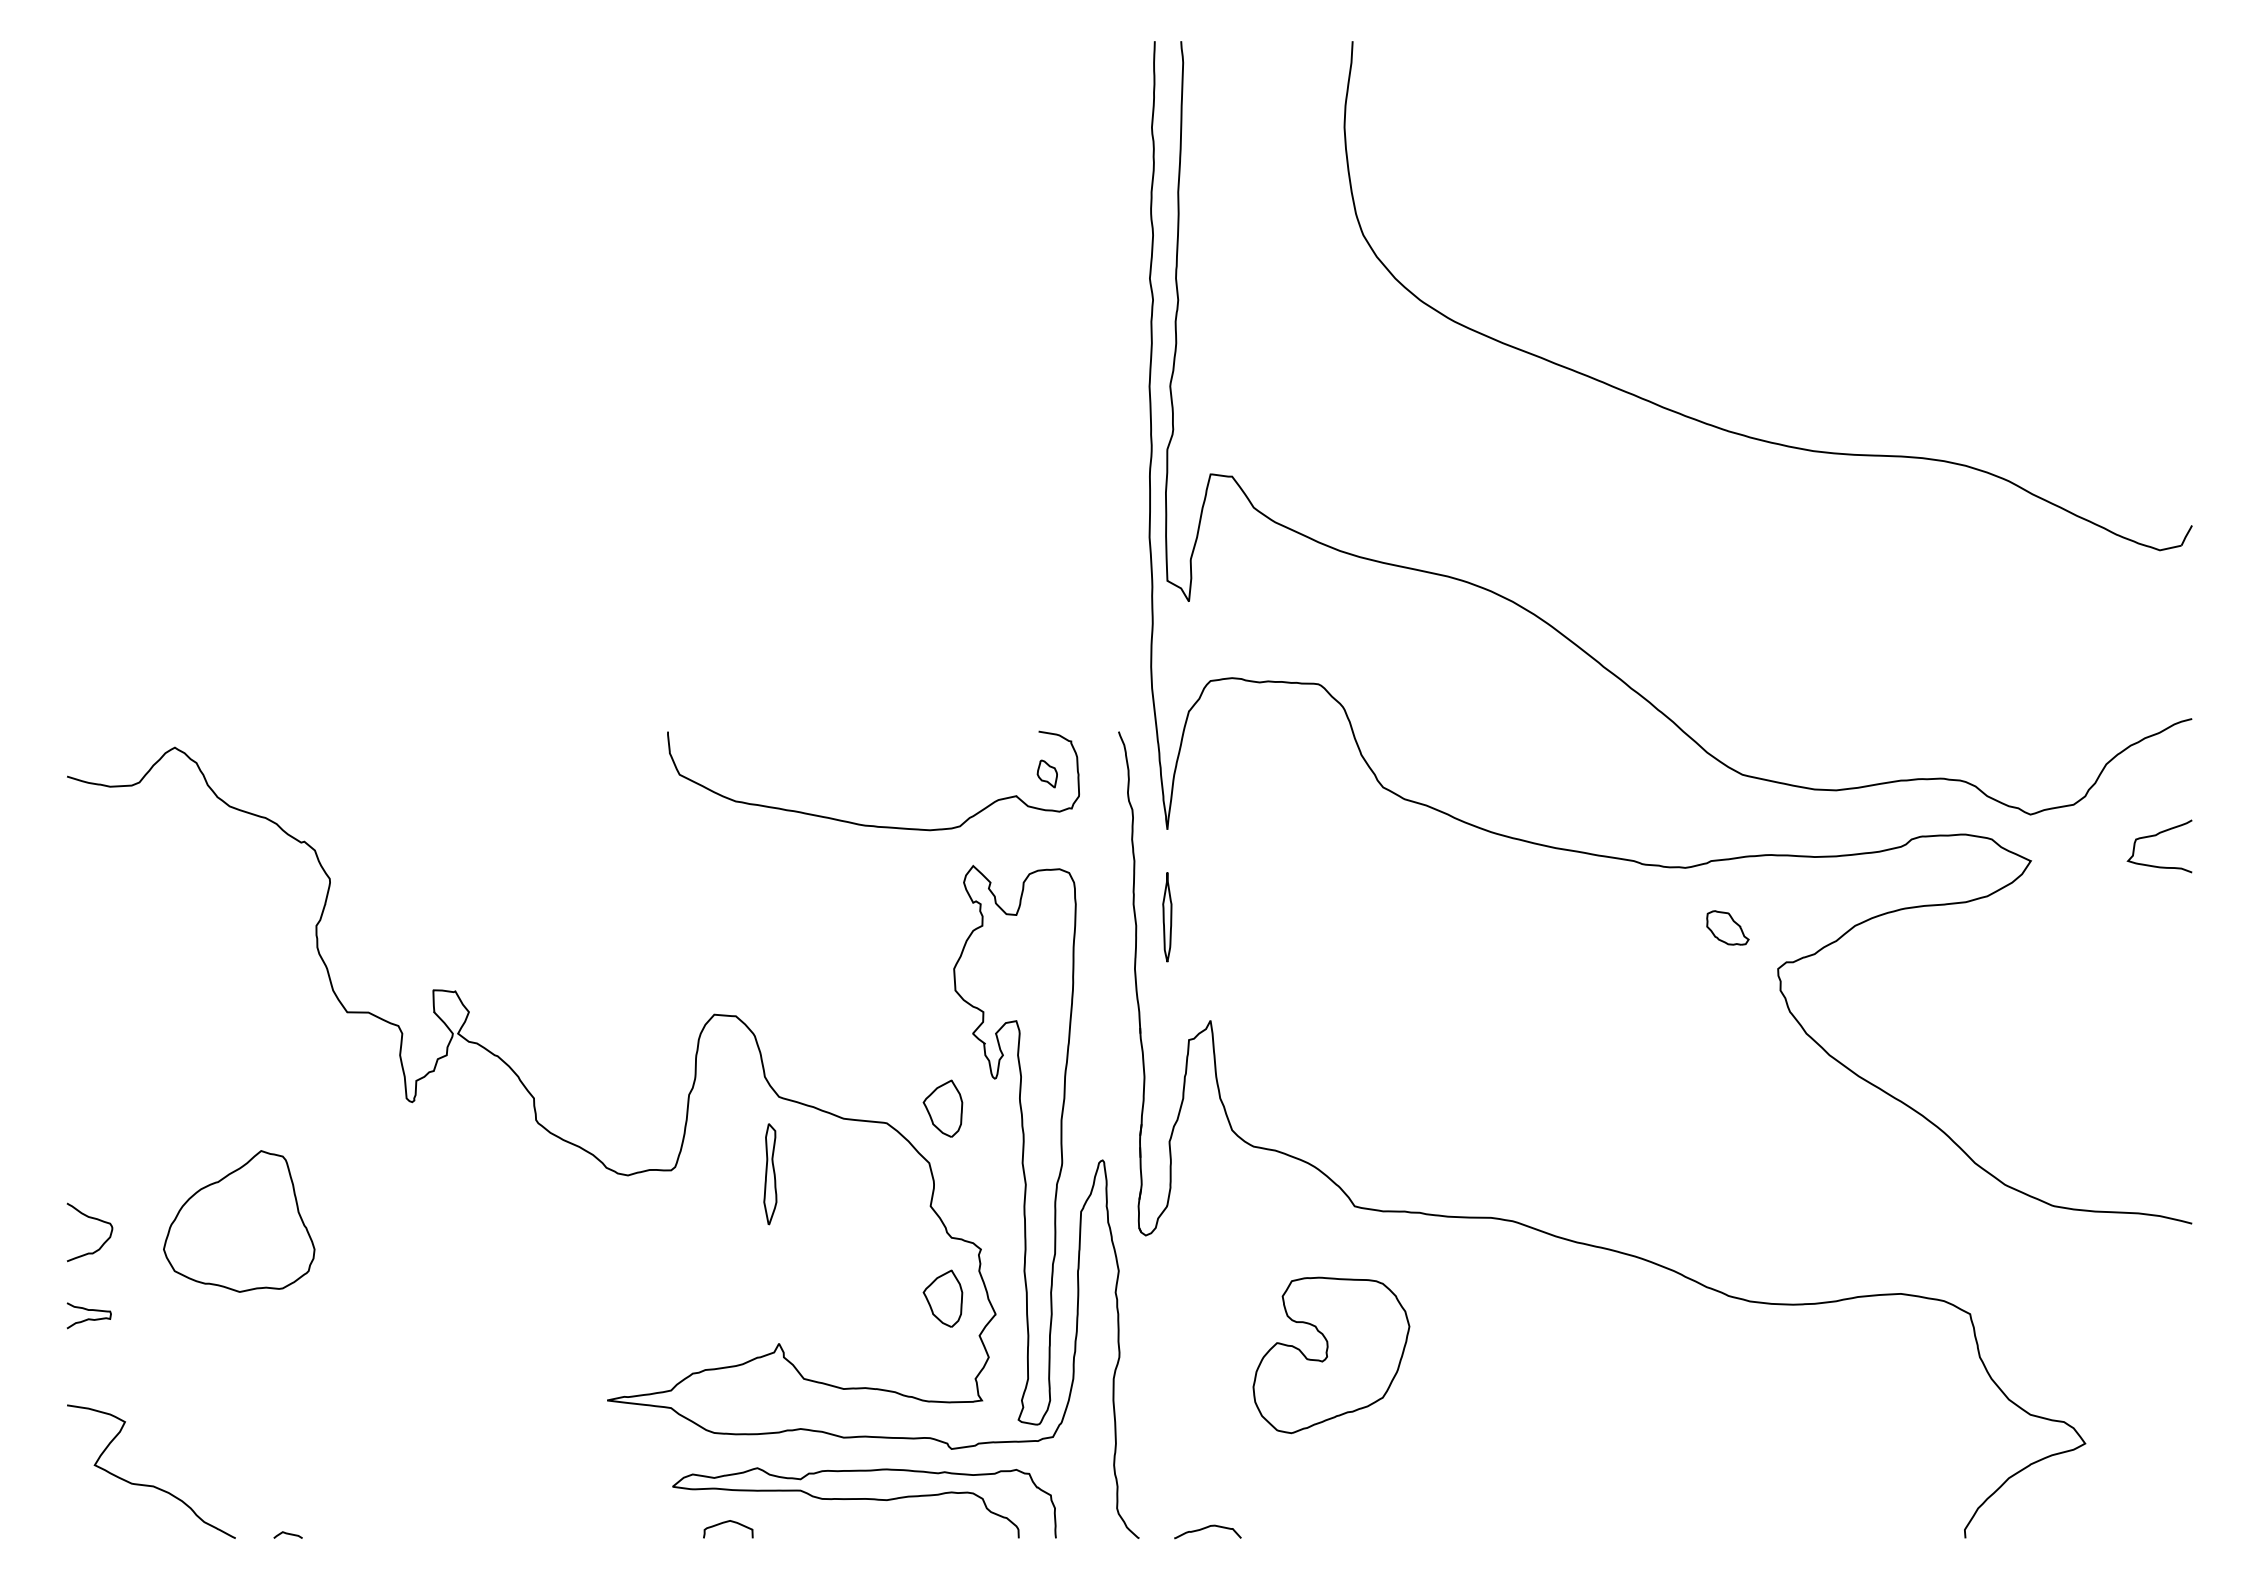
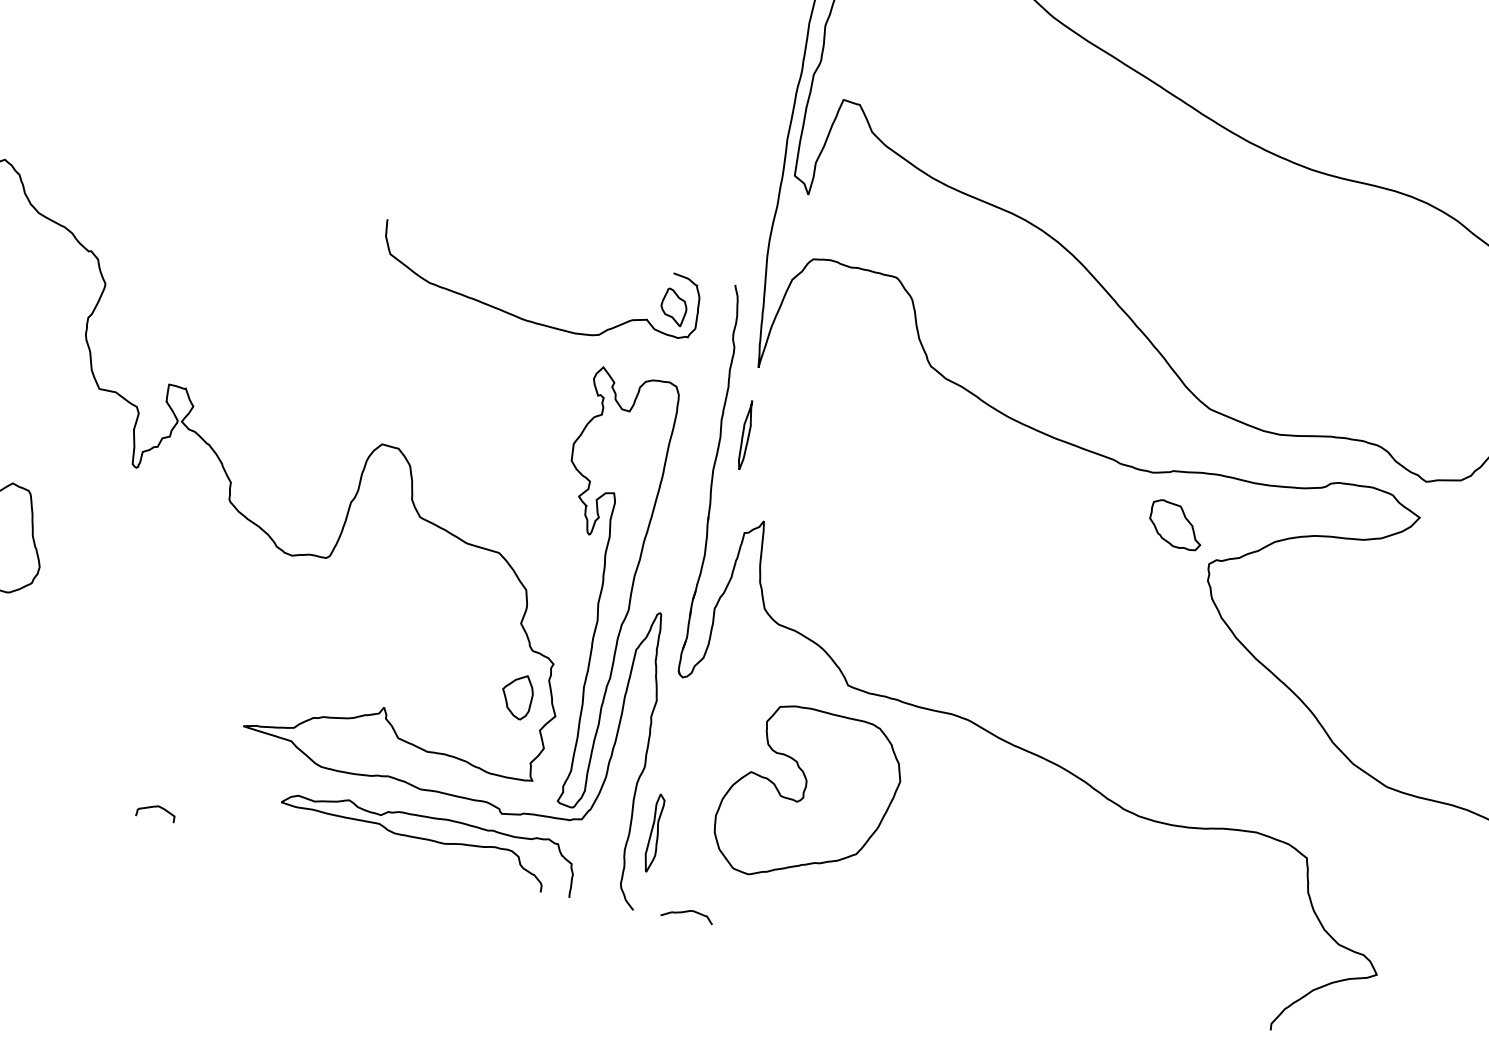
part: (1047, 773) -> (674, 306), size x1.67
part: (1727, 927) -> (1176, 524), size x1.67
part: (942, 1108) -> (544, 549), removed
part: (770, 1174) -> (654, 833), moved
part: (1331, 1355) -> (808, 797), size x1.43
curve: (728, 1522) -> (157, 807), moved

